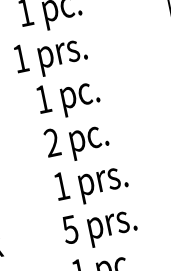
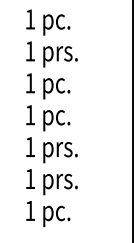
text: (50, 56) -> (51, 54), moved
text: (52, 143) -> (30, 115), 2 -> 1
text: (70, 230) -> (30, 179), 5 -> 1

